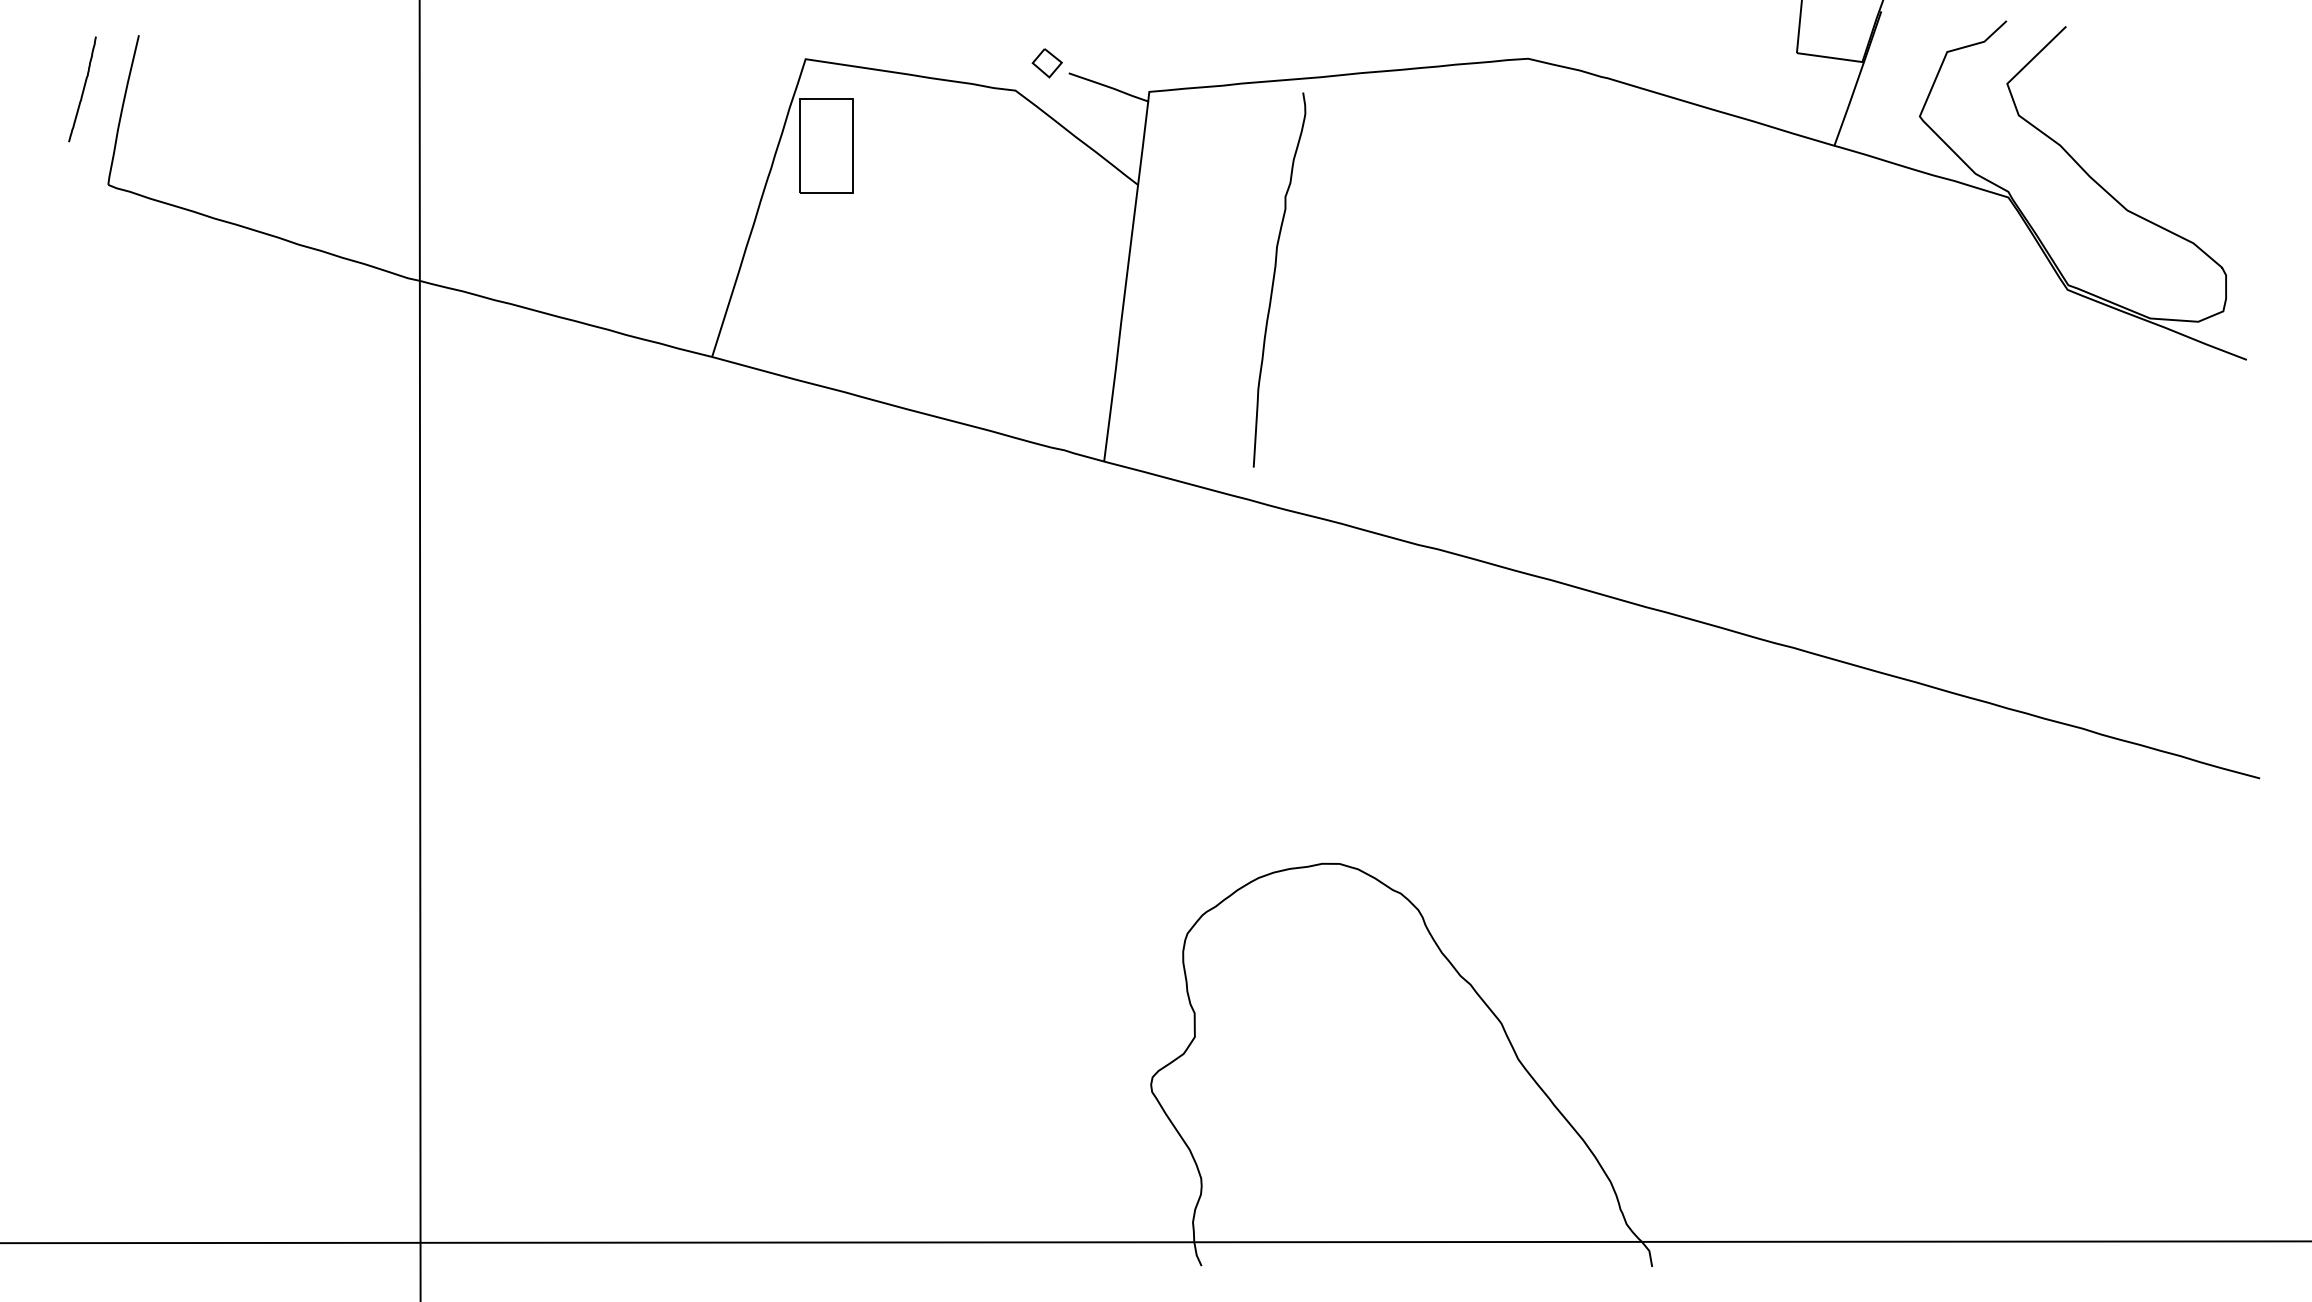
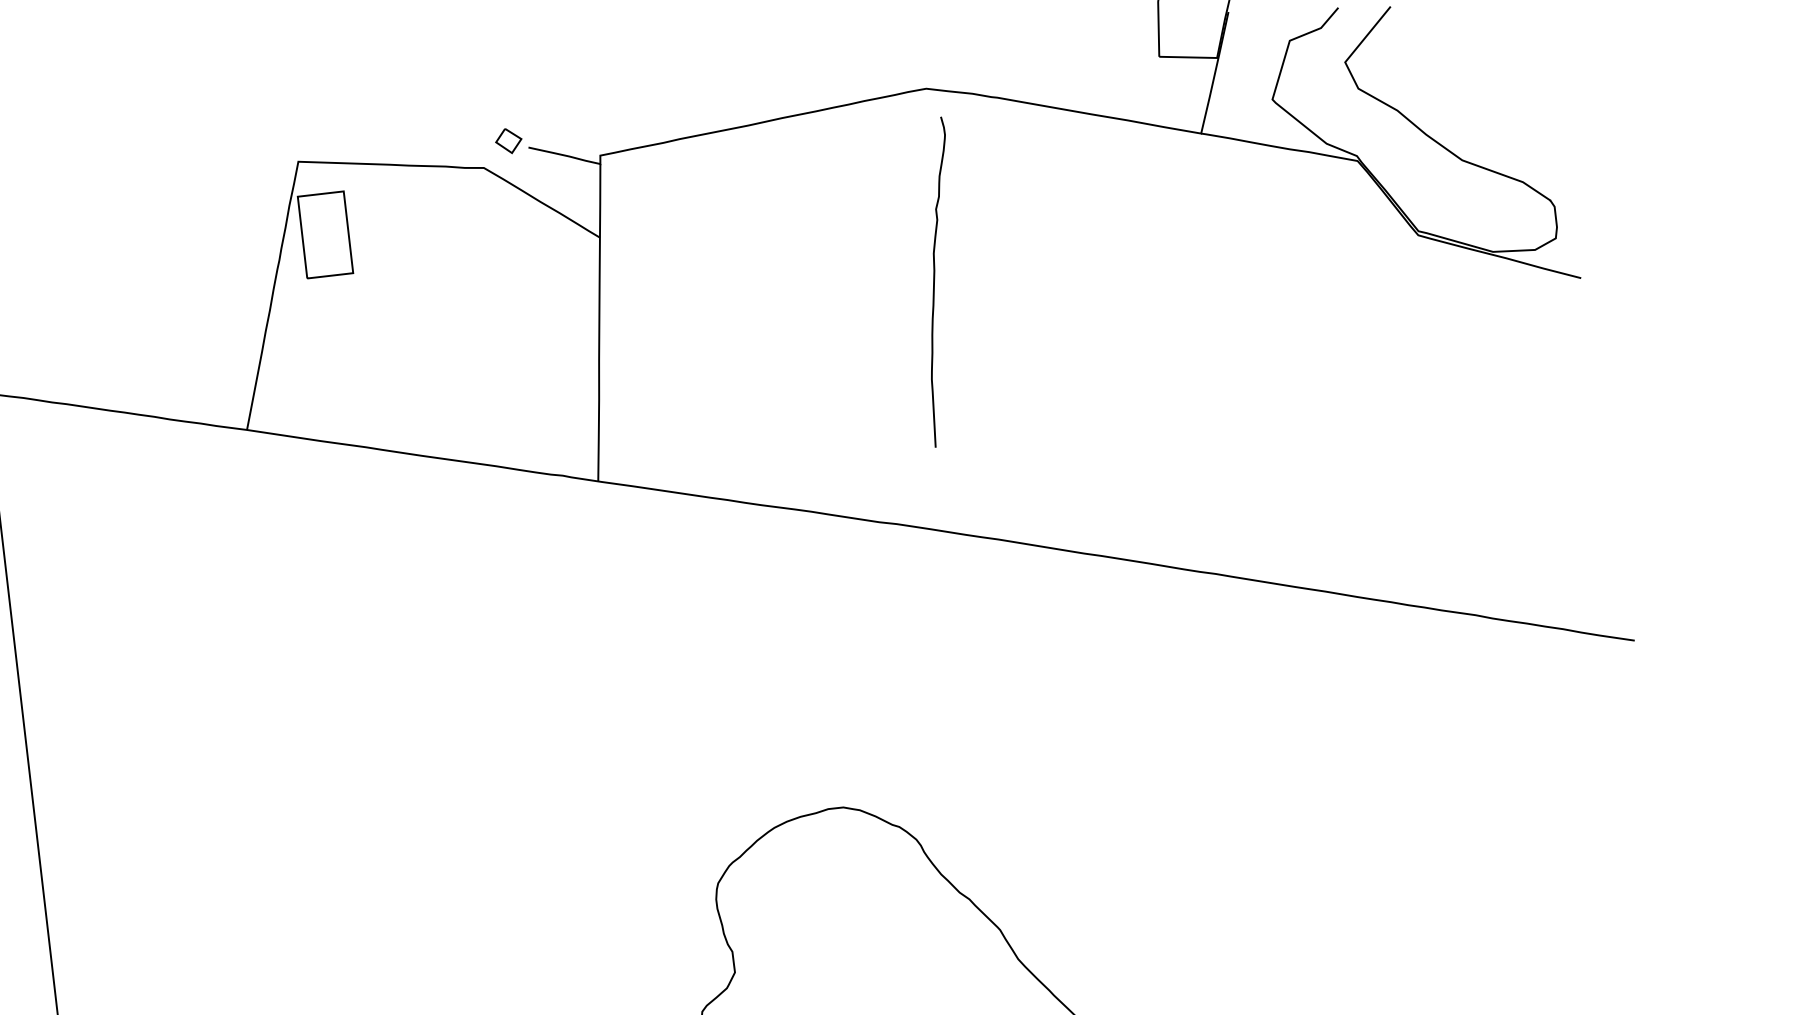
curve: (1274, 279) -> (934, 282), moved

